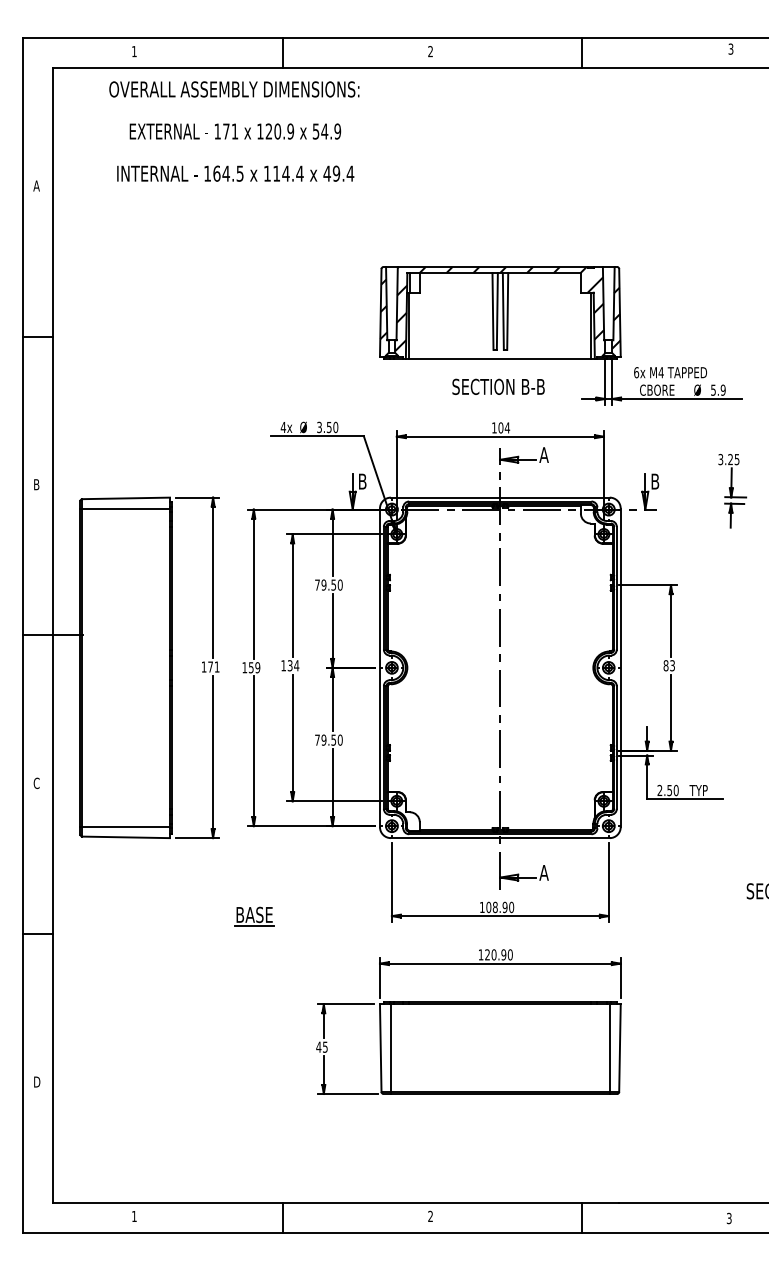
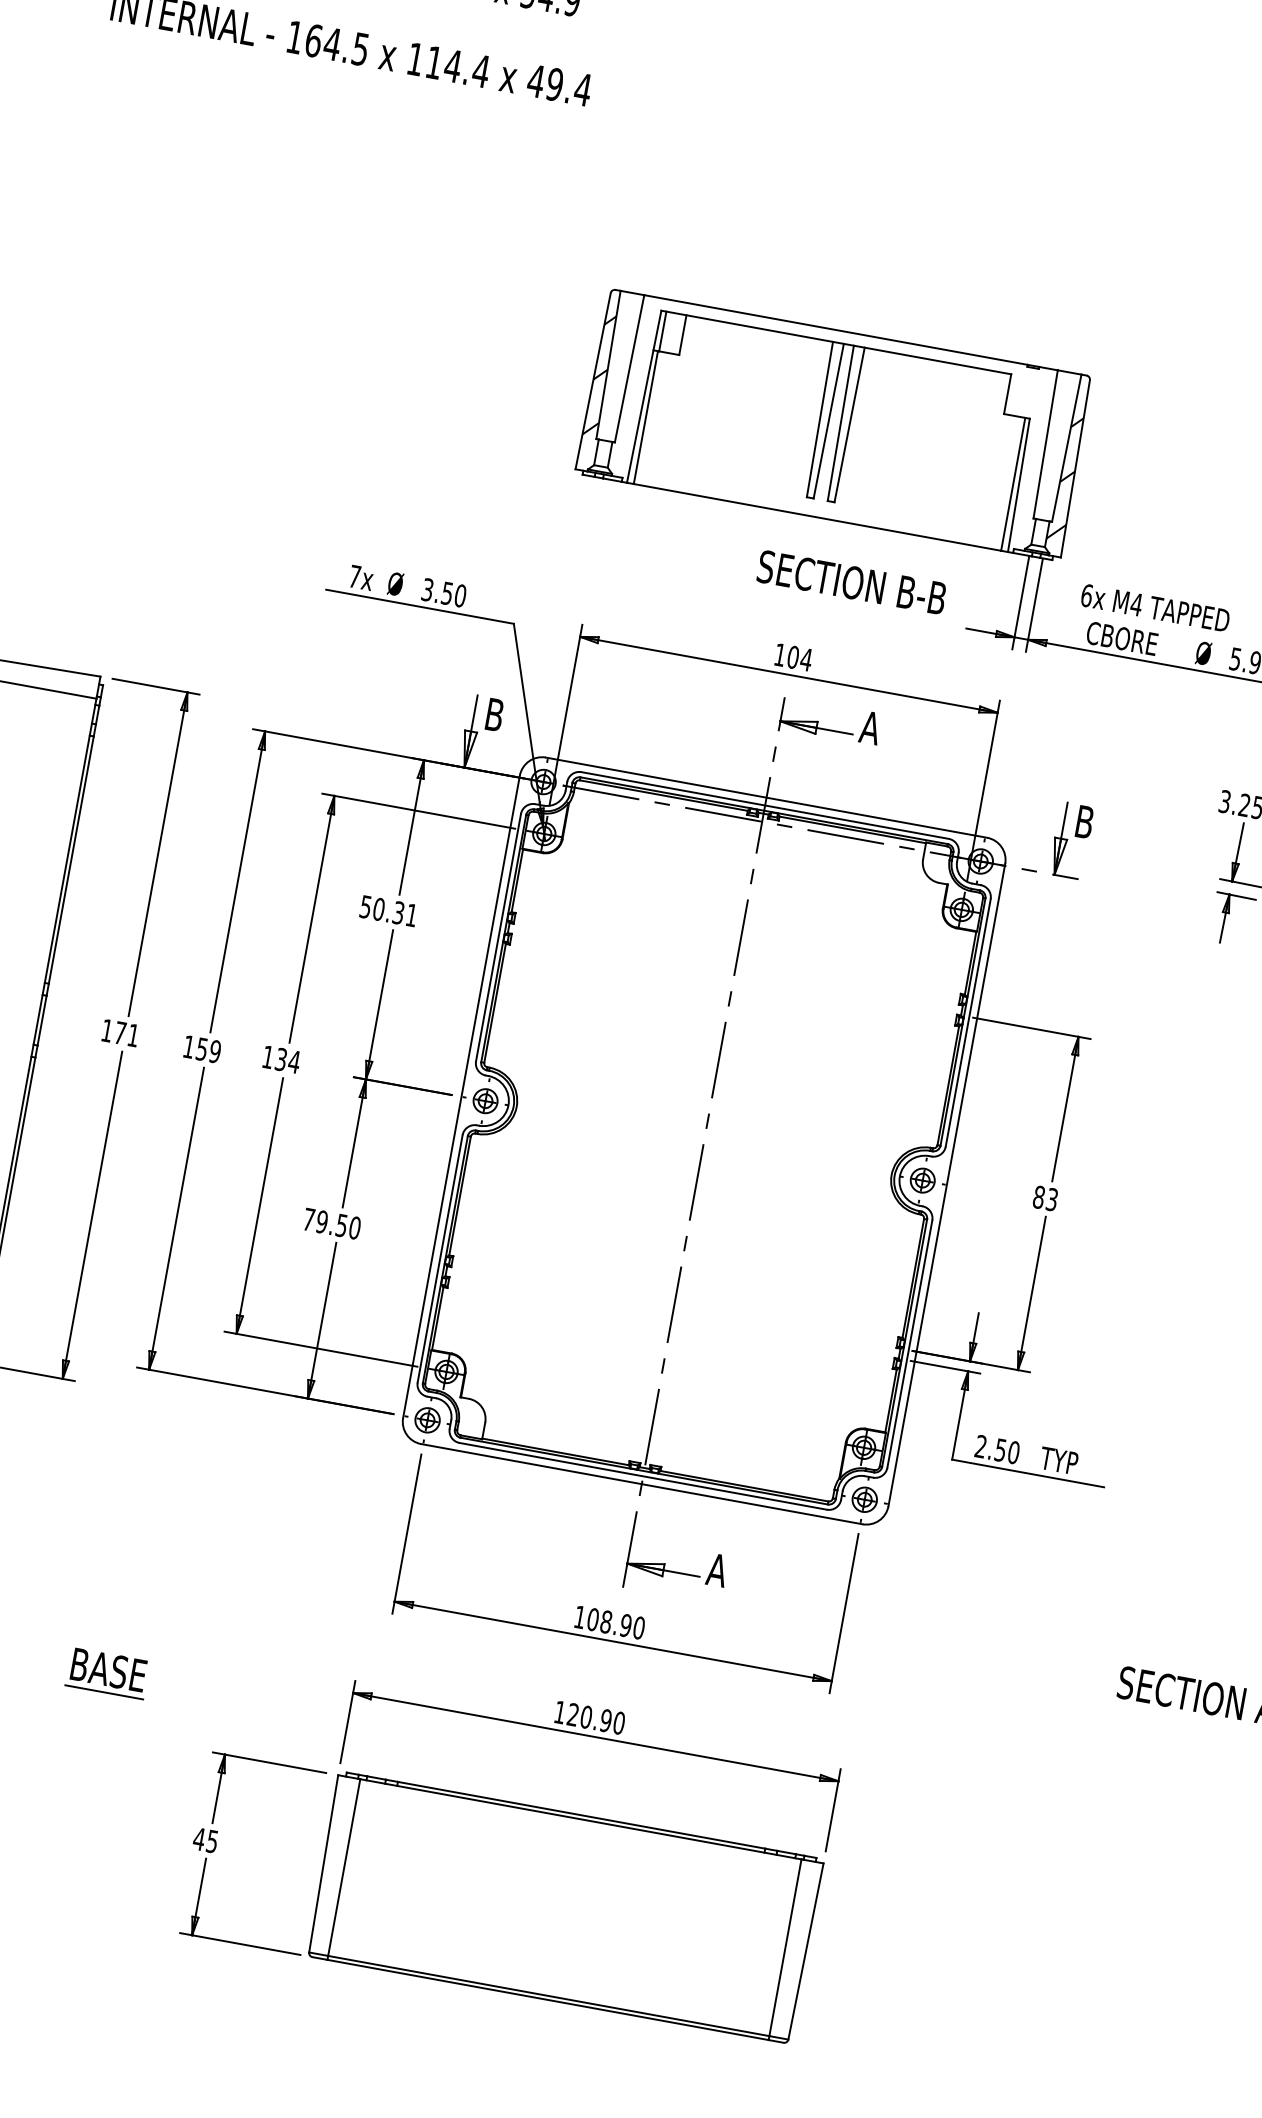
hatch: (499, 309) -> (833, 418), removed
text: (498, 386) -> (851, 581), moved
text: (283, 427) -> (355, 576), 4x -> 7x
text: (328, 584) -> (388, 909), 79.50 -> 50.31
part: (254, 916) -> (107, 1673), moved

